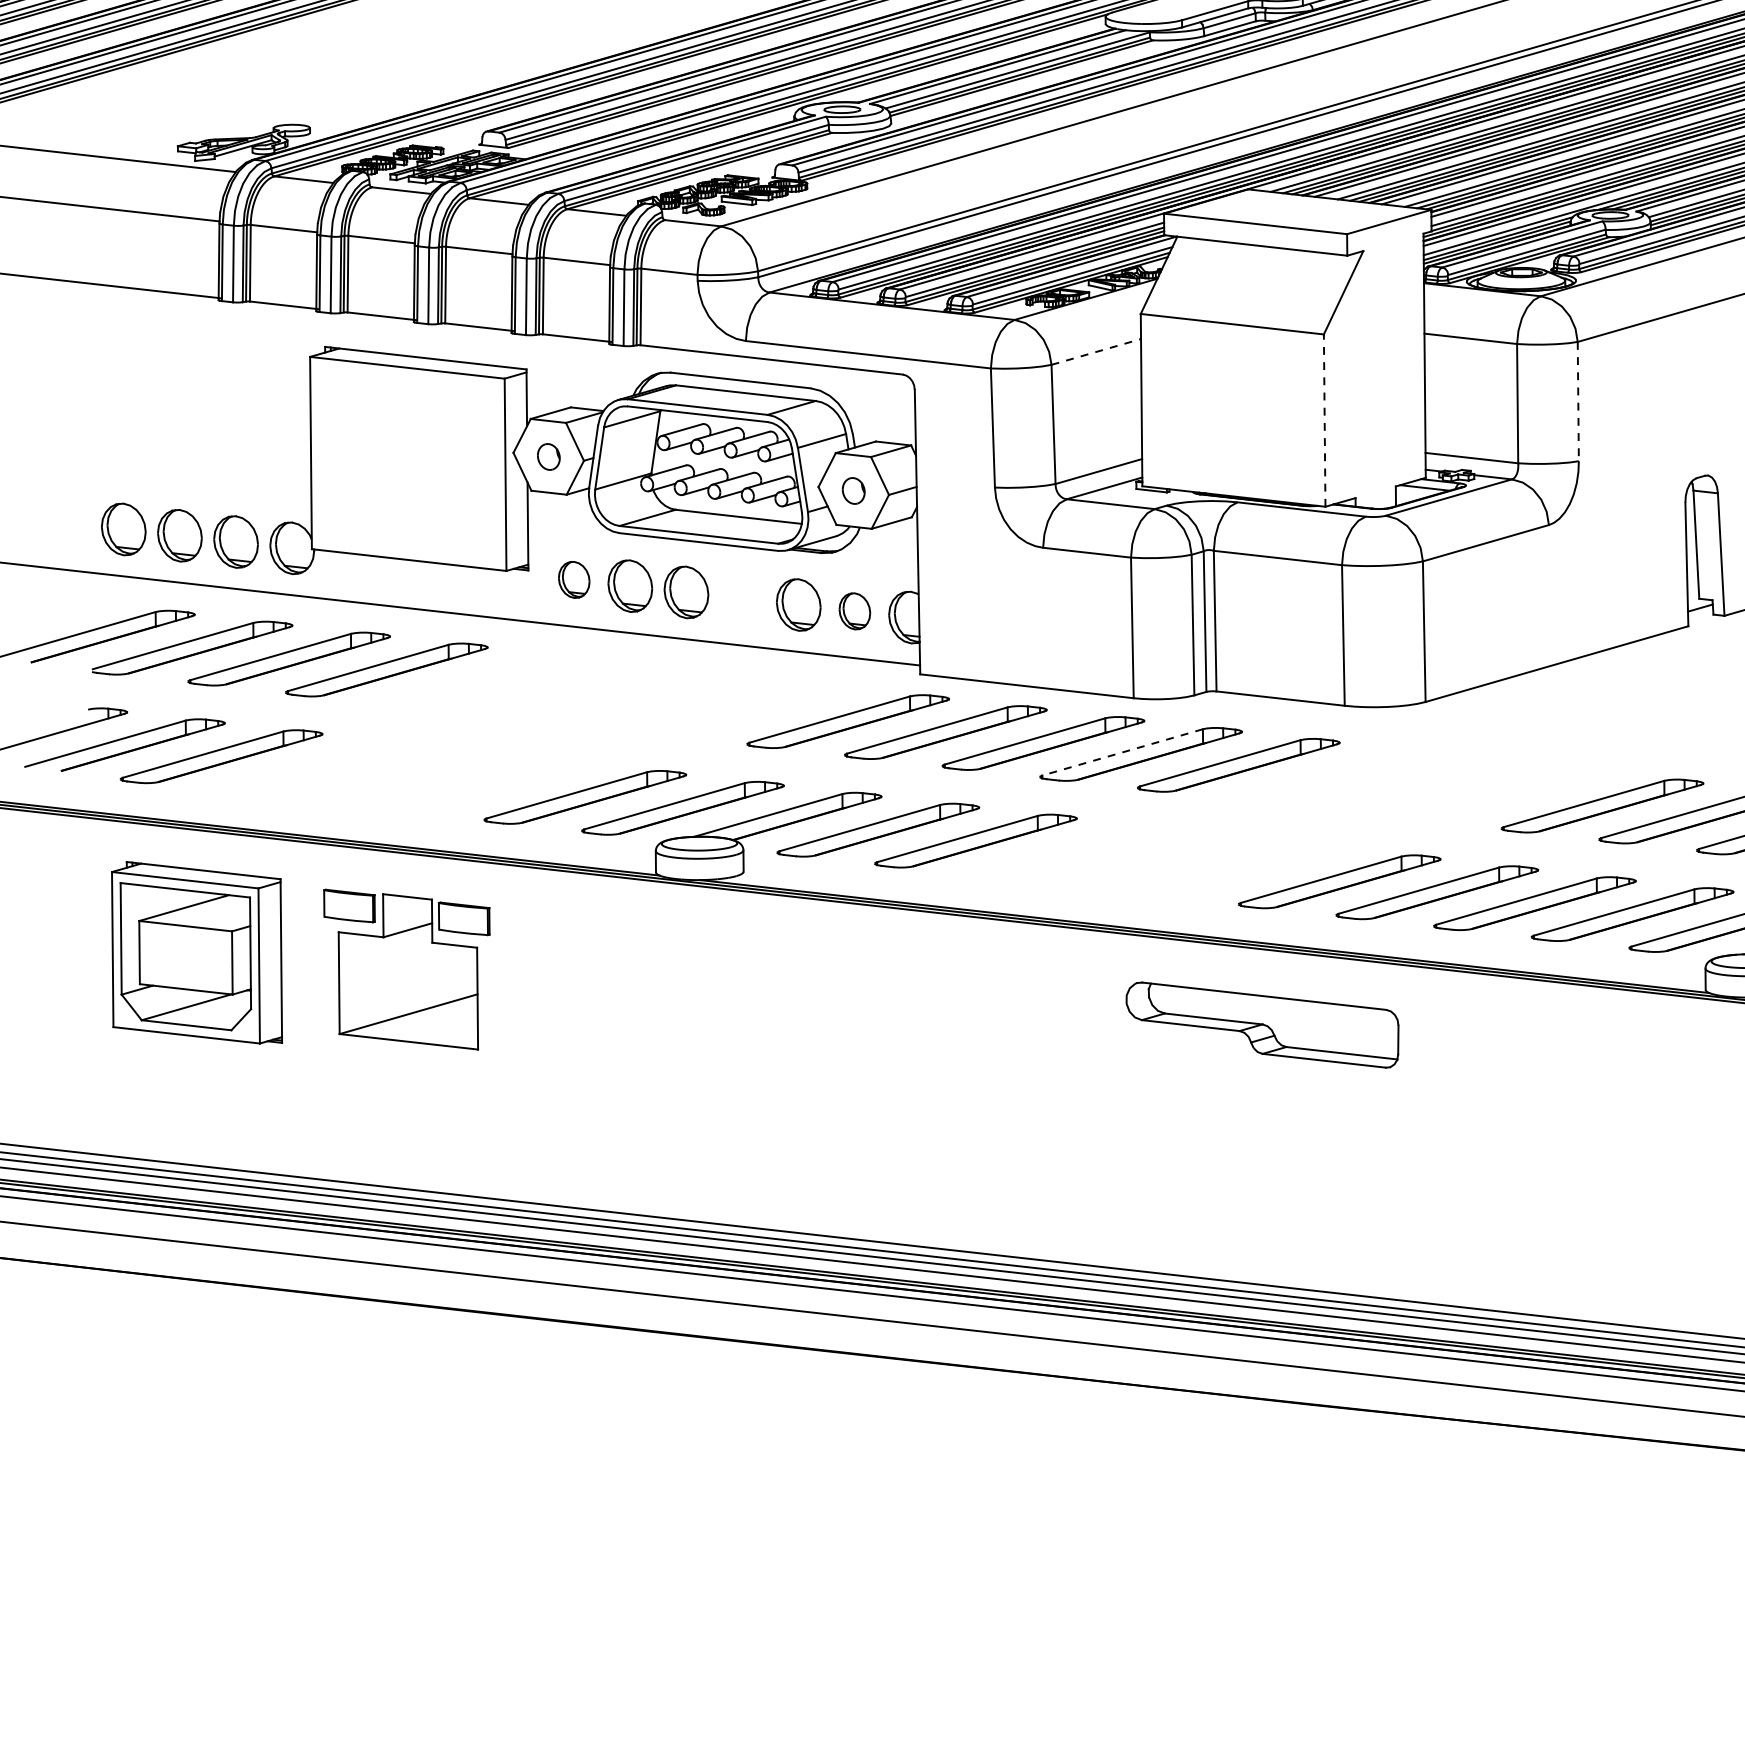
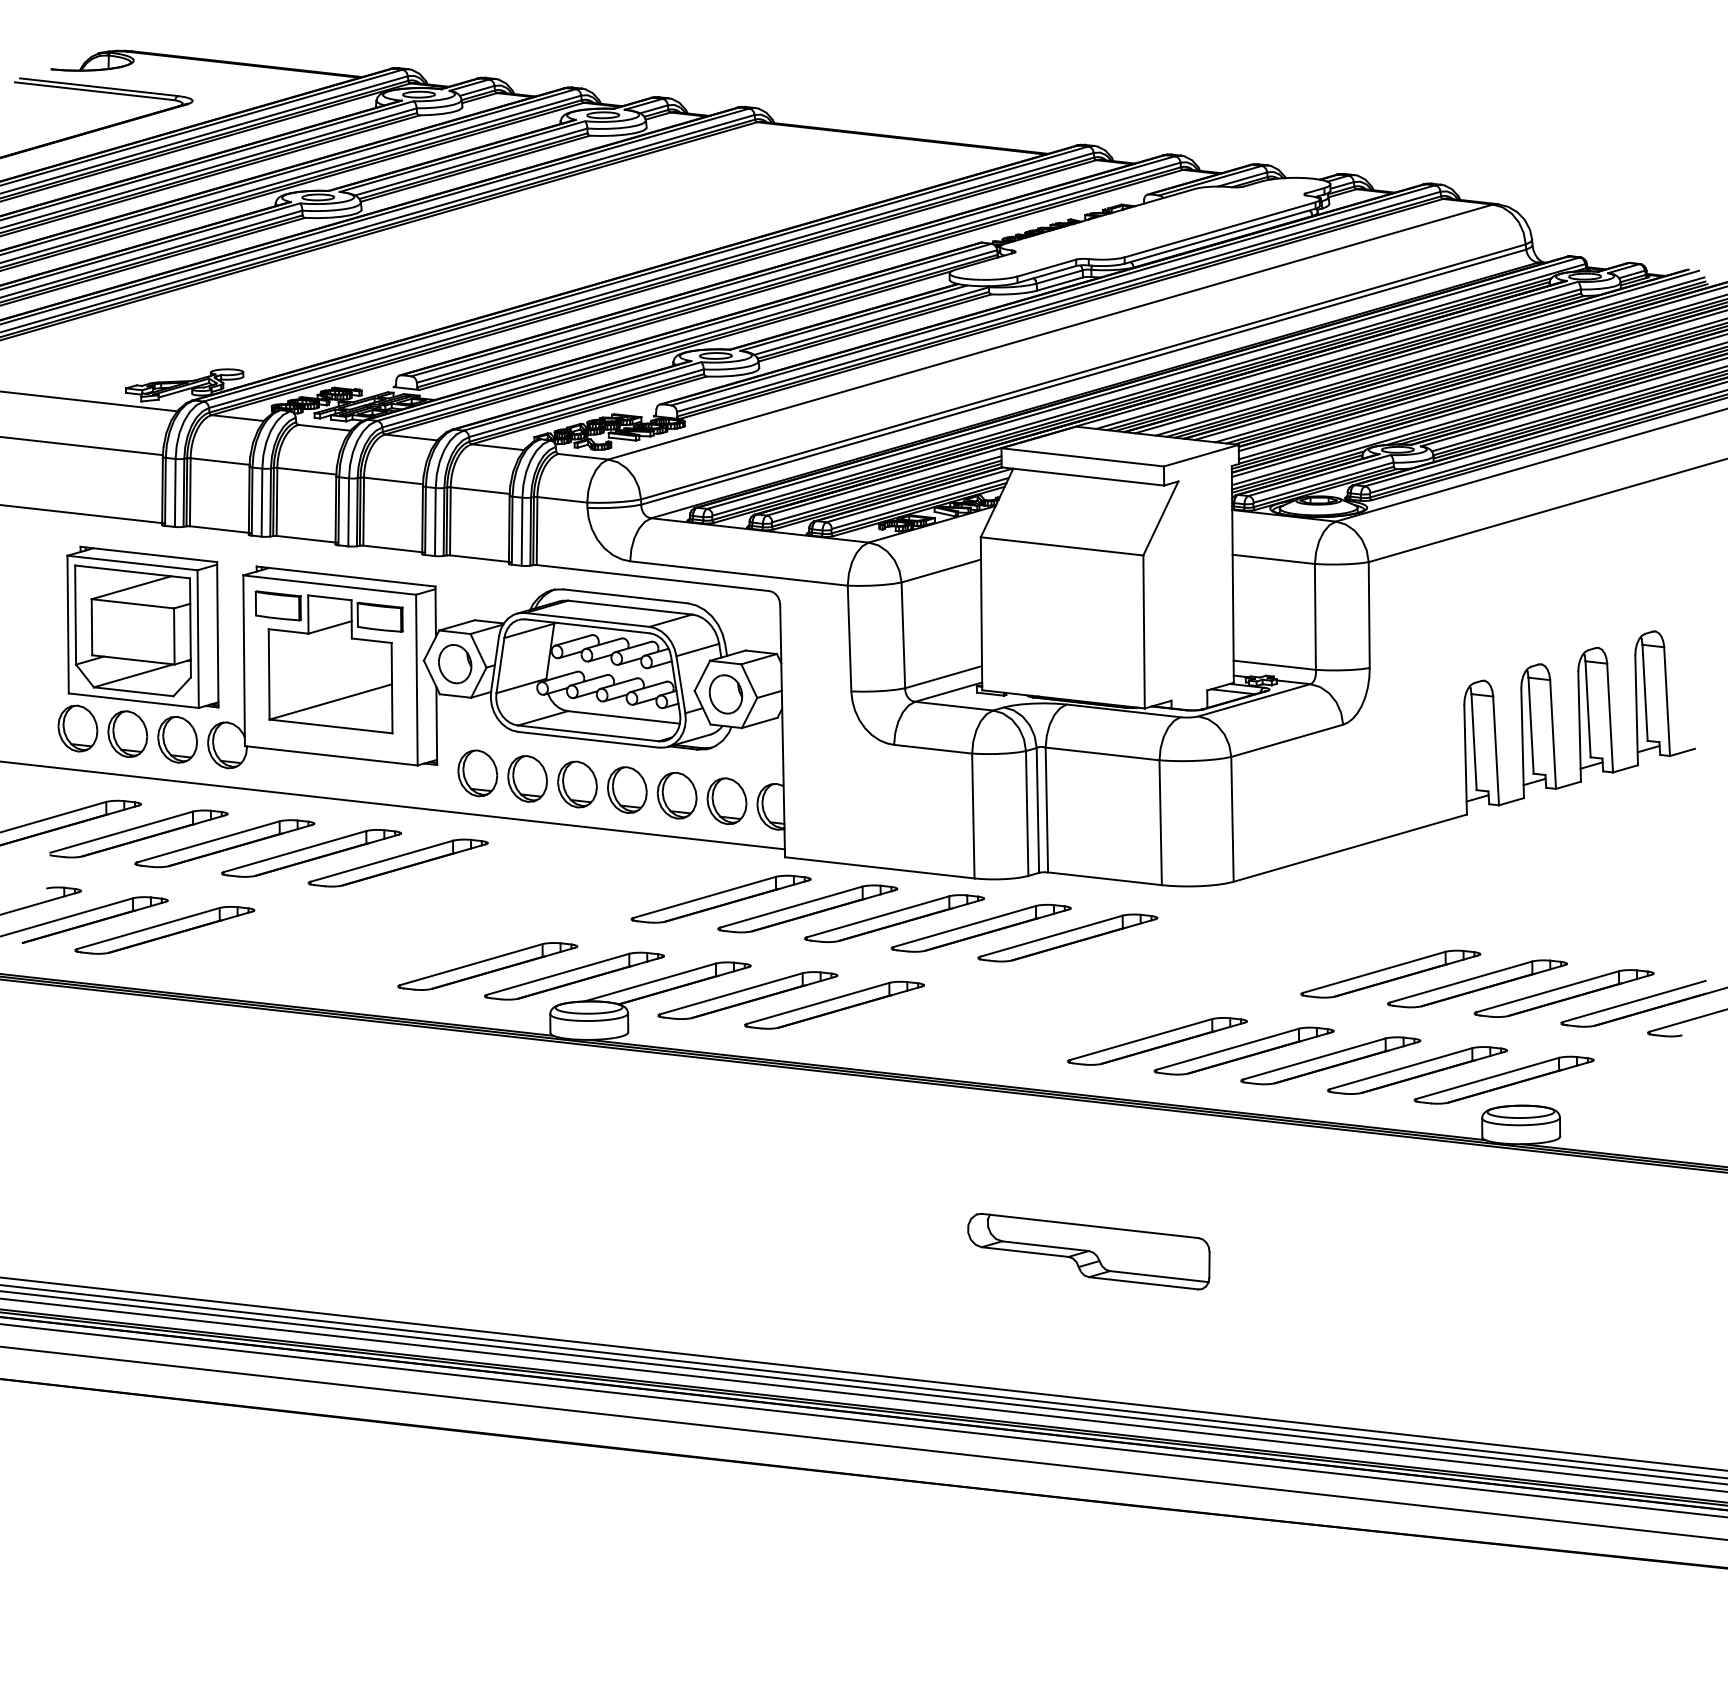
line: (1096, 351) -> (941, 570), dashed -> solid
line: (1578, 402) -> (1369, 615), dashed -> solid
line: (1325, 420) -> (1144, 631), dashed -> solid
part: (549, 457) -> (455, 664), size x1.67
part: (853, 491) -> (725, 694), size x1.67
part: (573, 580) -> (477, 773), size x1.43
part: (742, 598) -> (627, 789), added
part: (854, 611) -> (726, 801), size x1.43
part: (483, 680) -> (397, 862), added
line: (1122, 752) -> (964, 926), dashed -> solid
part: (196, 951) -> (142, 626), moved
part: (406, 969) -> (328, 662), moved
part: (1262, 1024) -> (1088, 1251), moved

